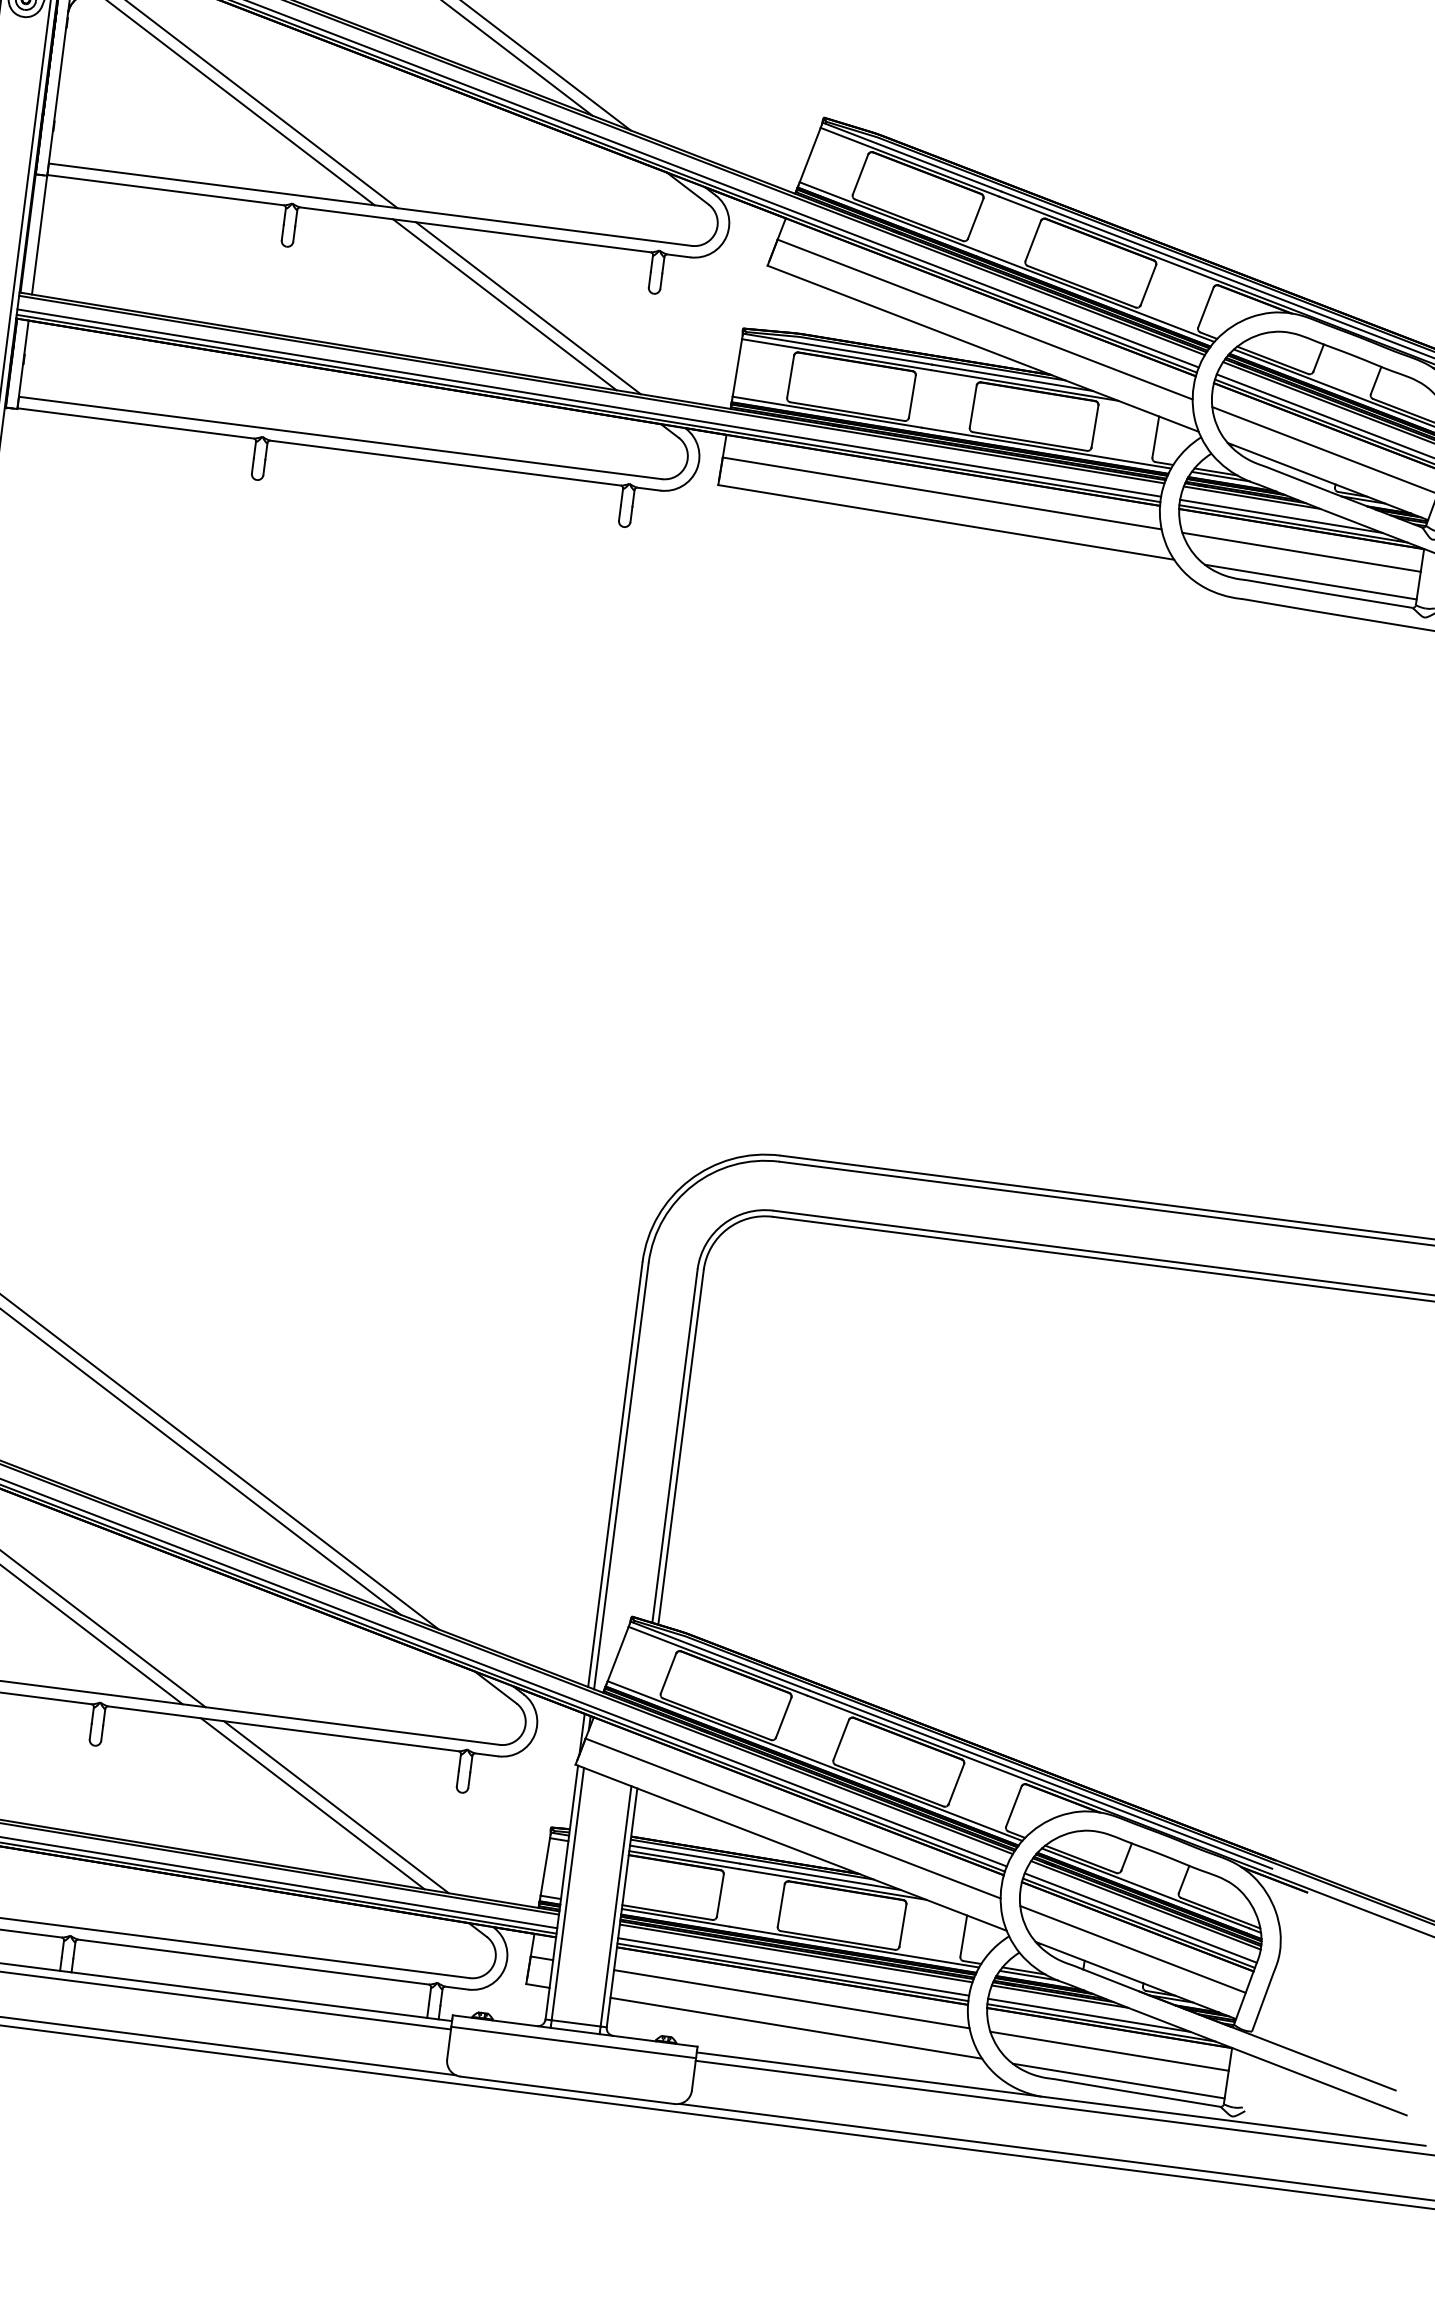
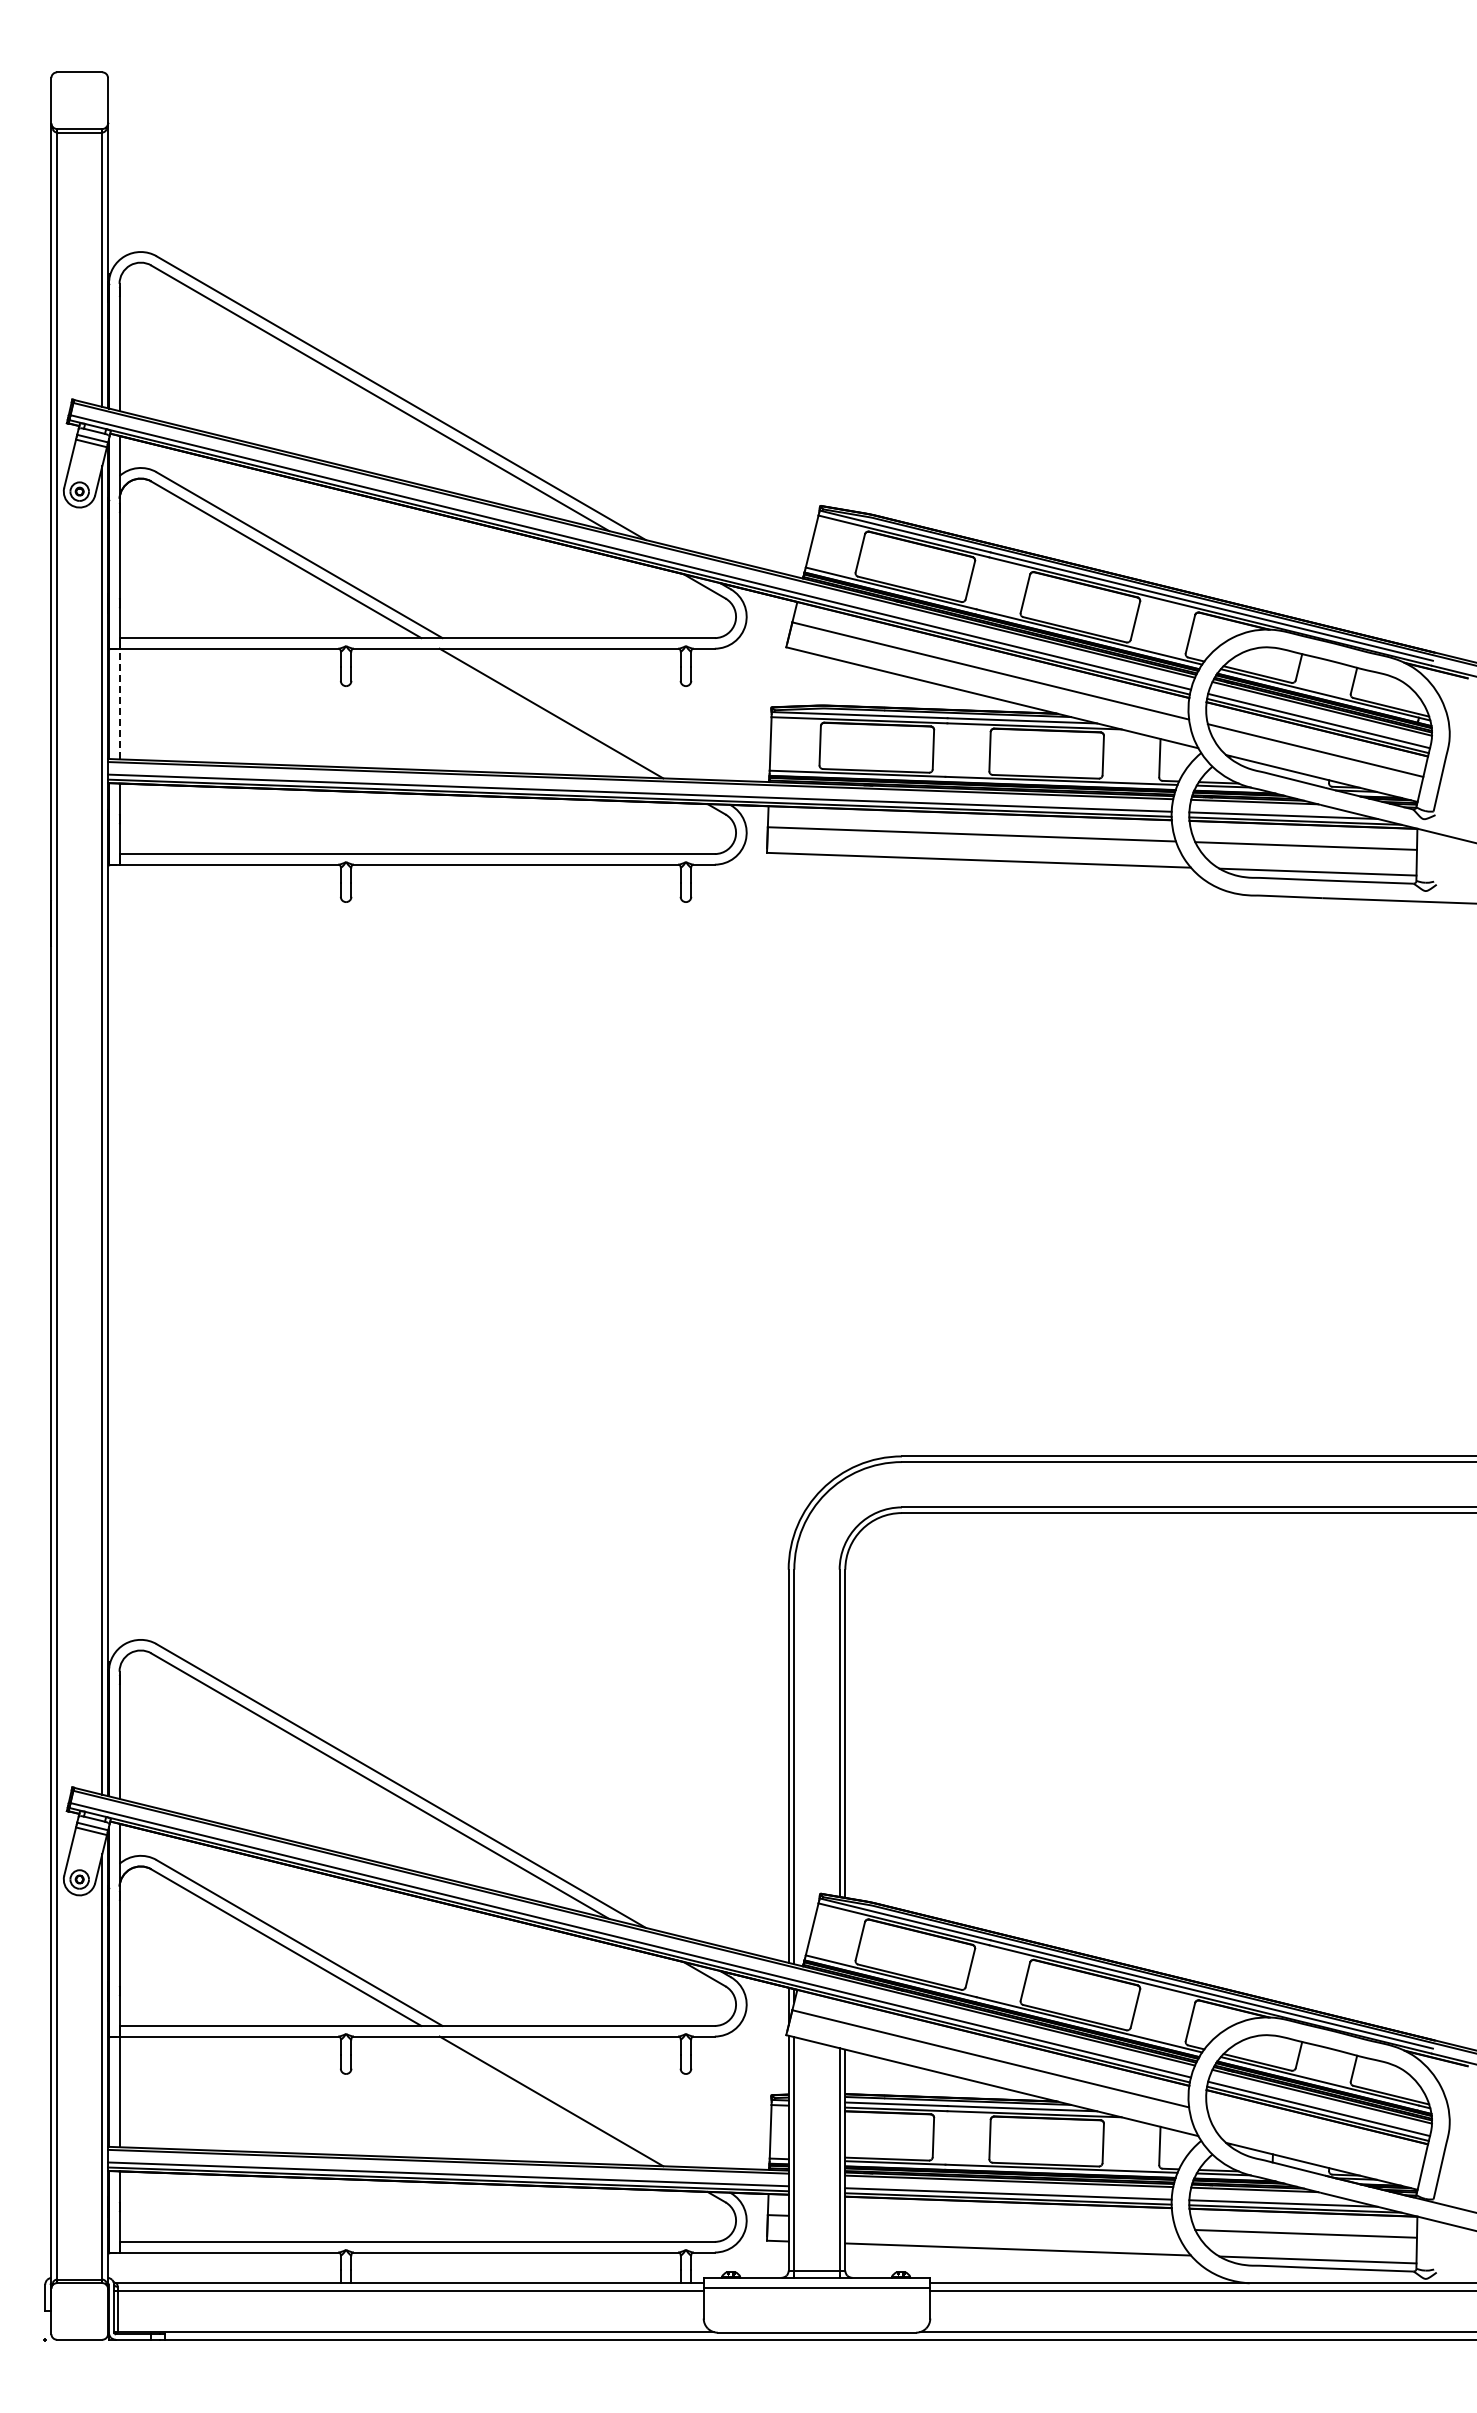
line: (39, 235) -> (119, 704), solid -> dashed
line: (527, 307) -> (572, 713), removed
line: (335, 1806) -> (572, 2101), removed
line: (1133, 1948) -> (1315, 2137), removed
line: (791, 1999) -> (1010, 2223), removed

